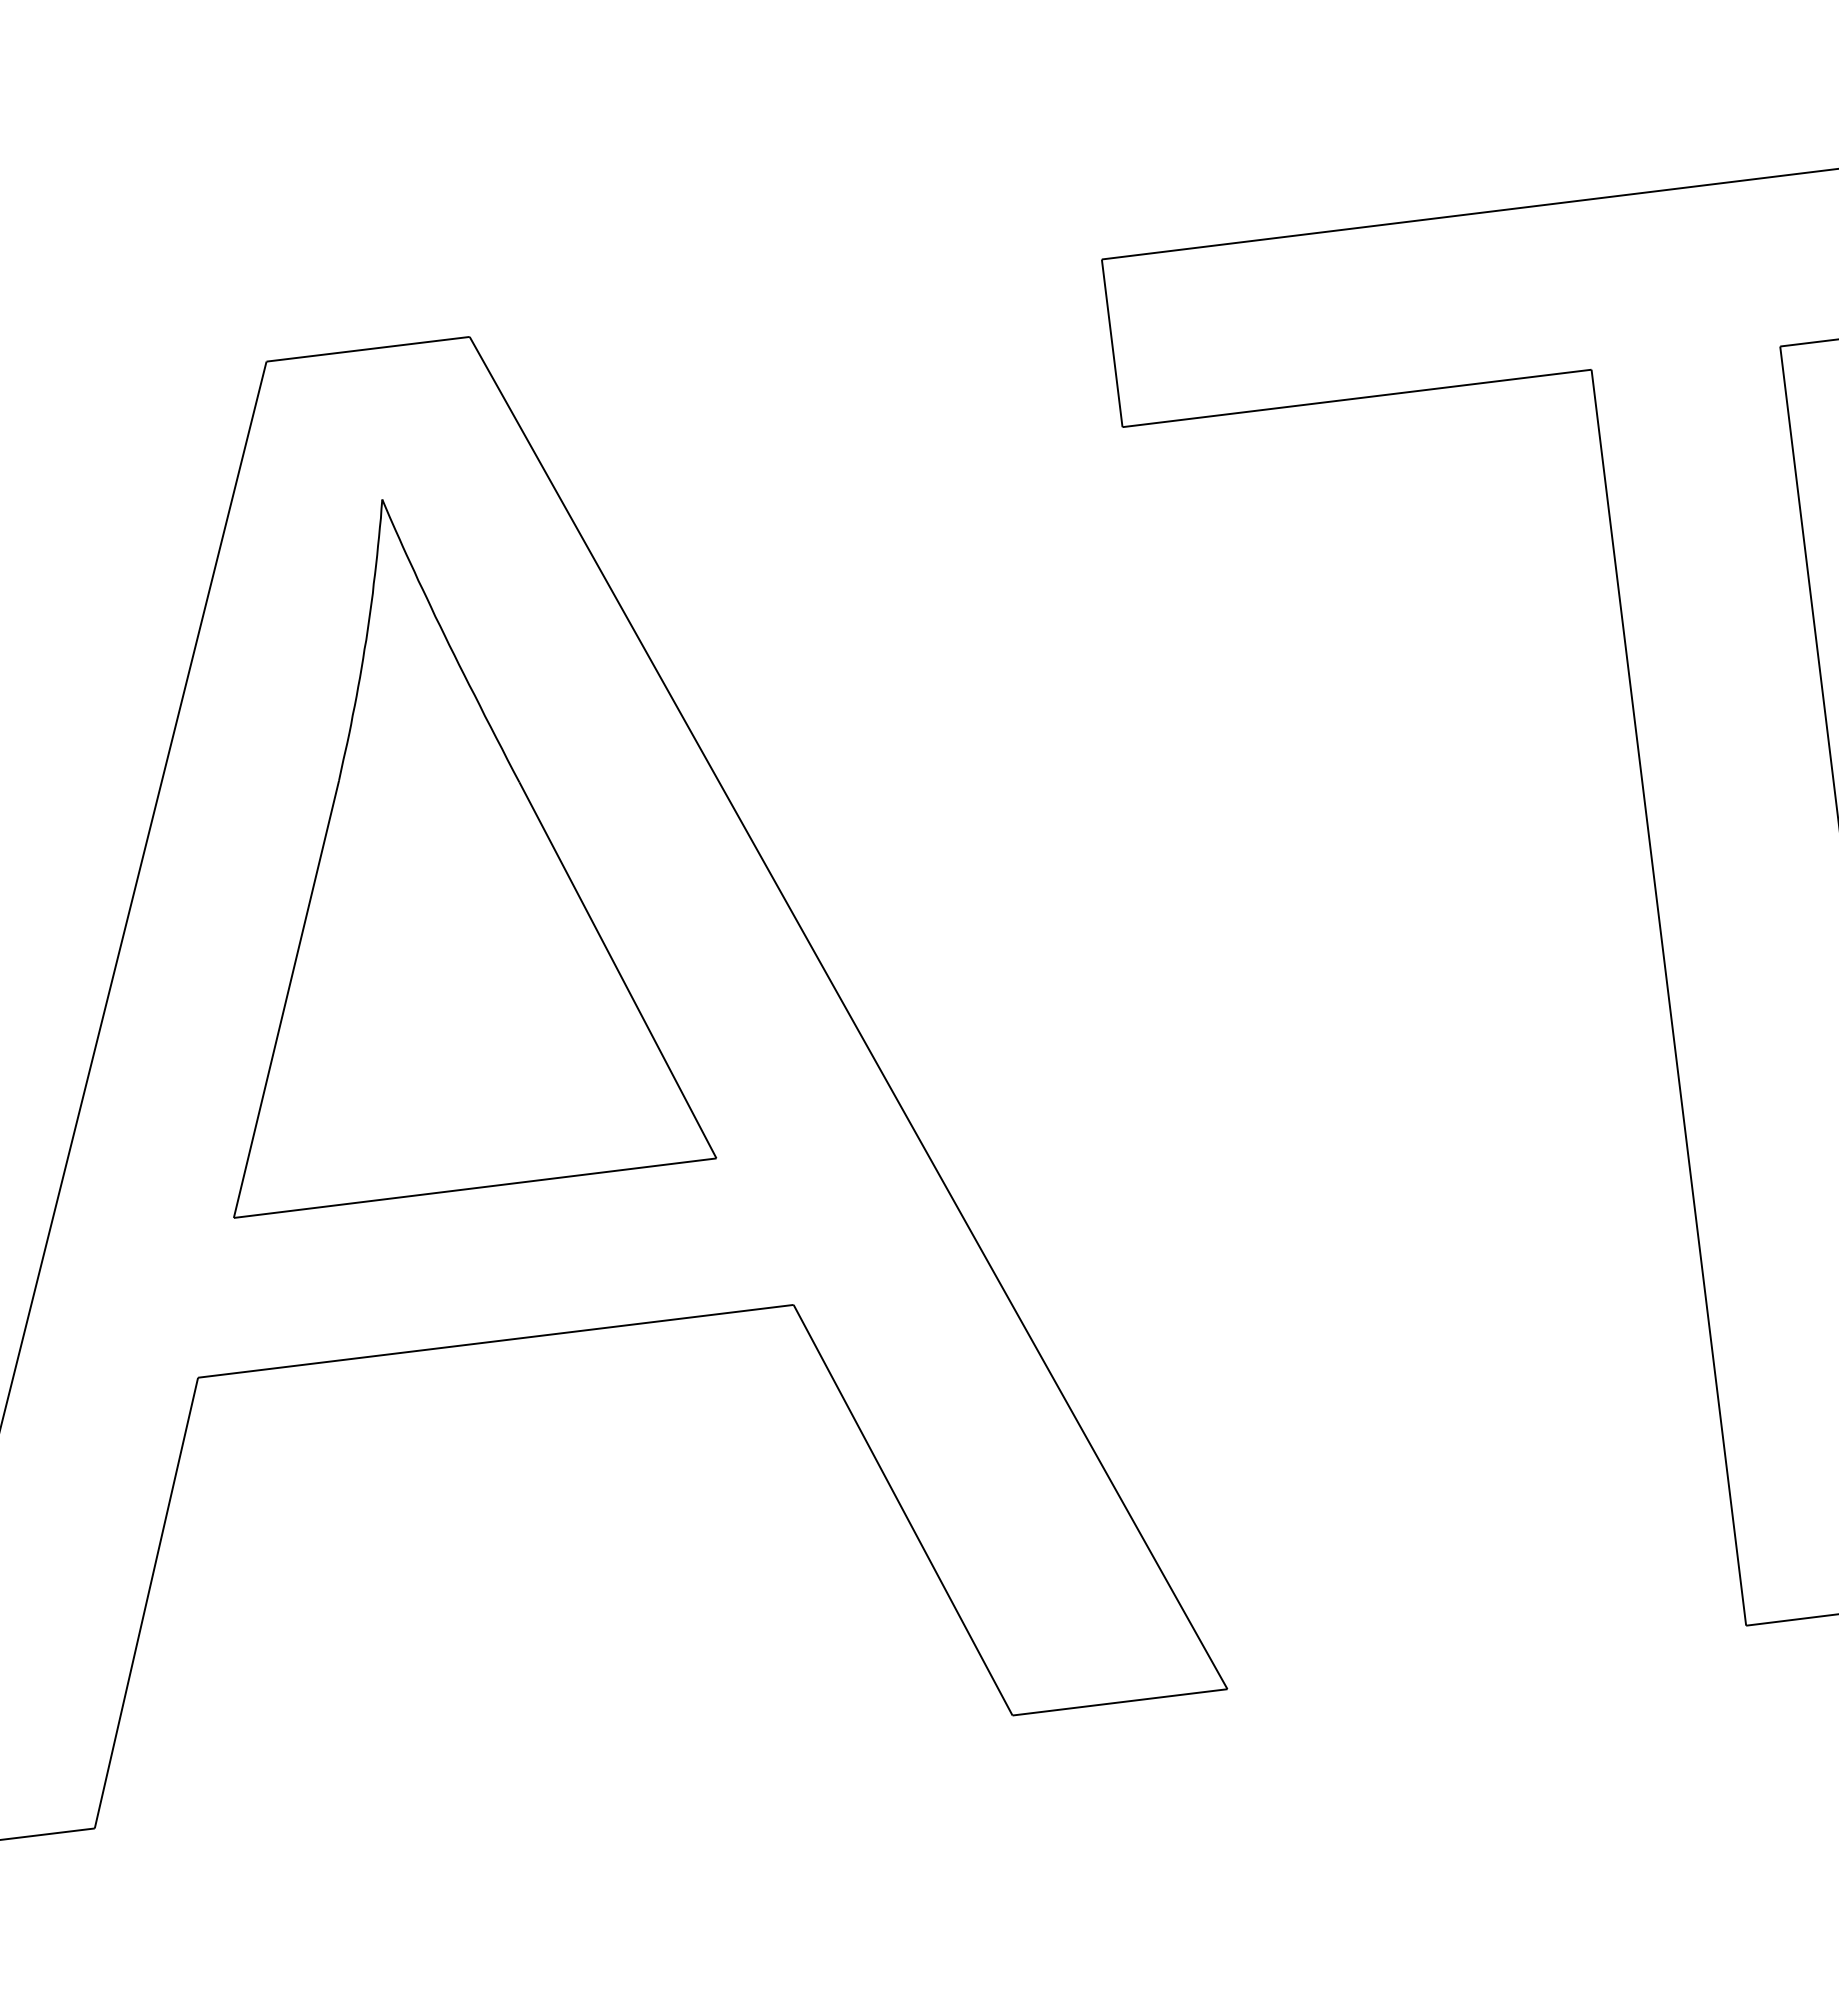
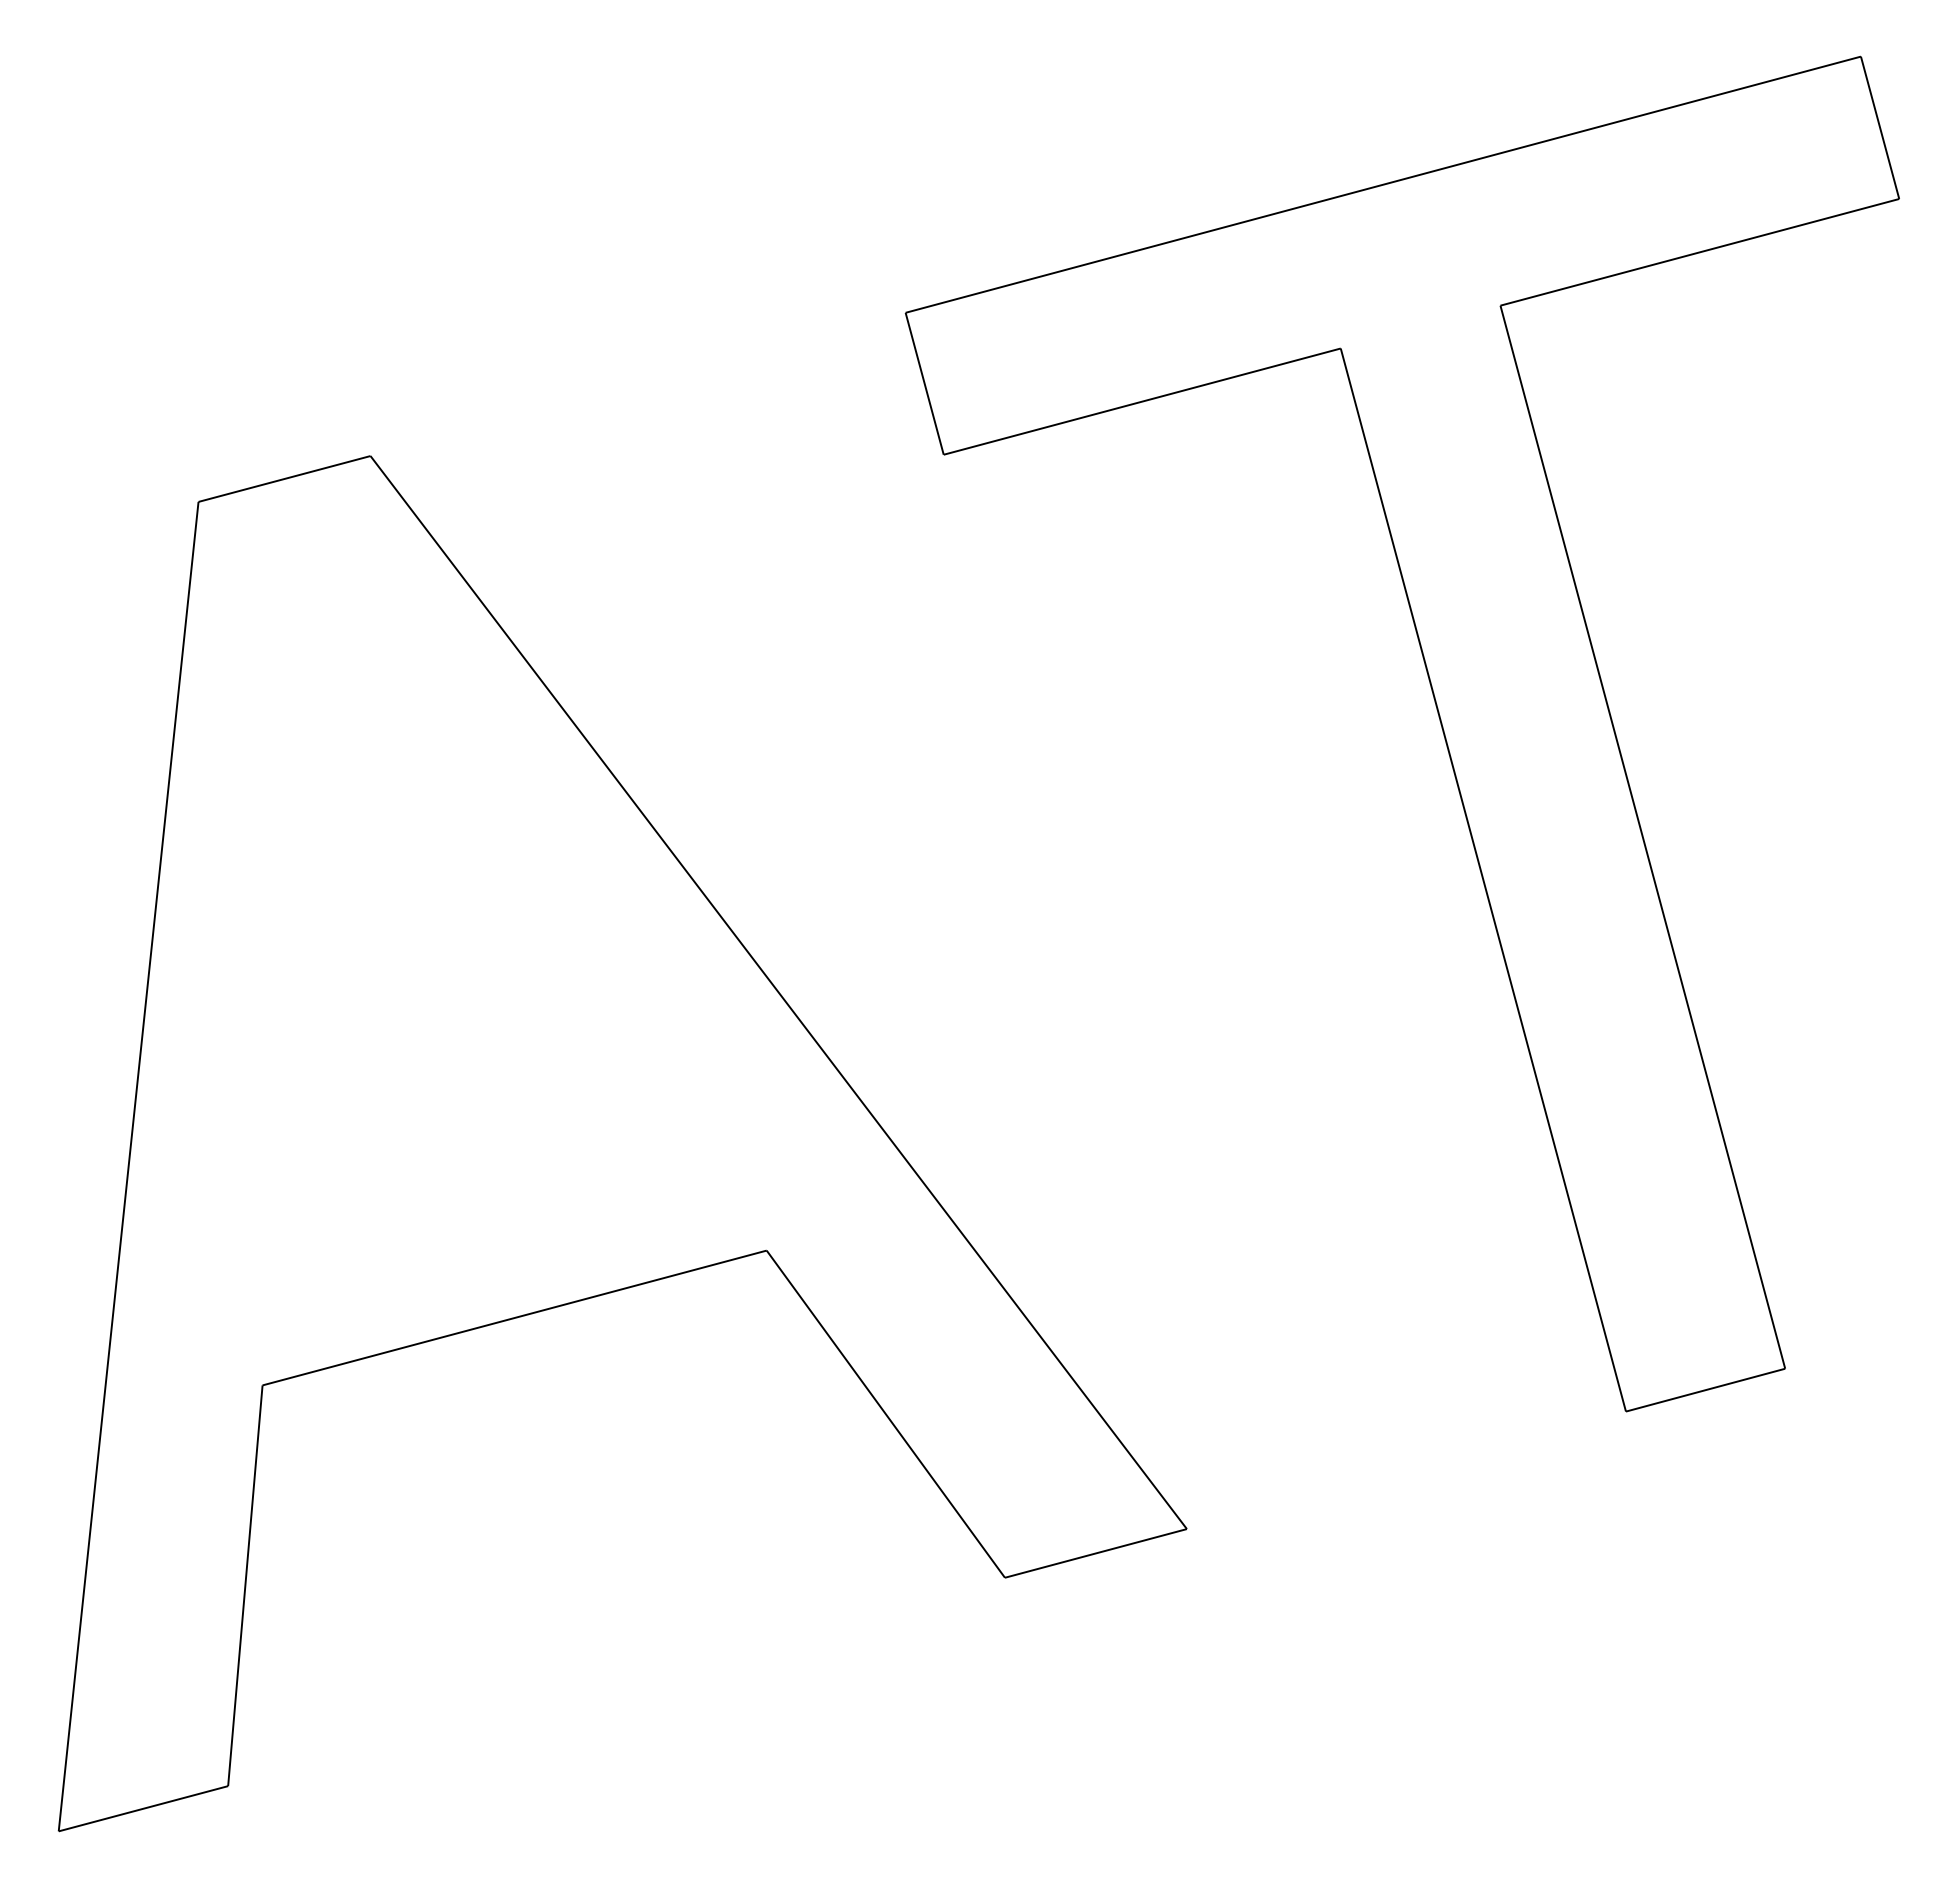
part: (516, 888) -> (477, 925), removed

